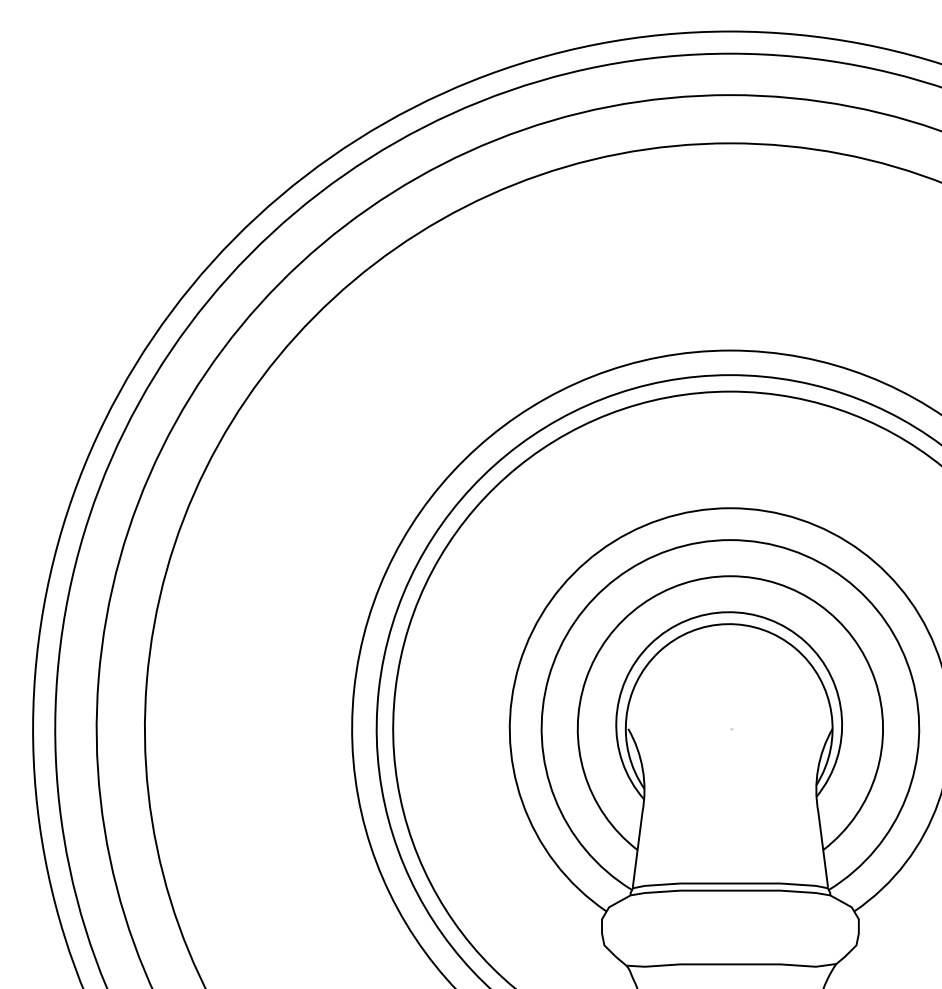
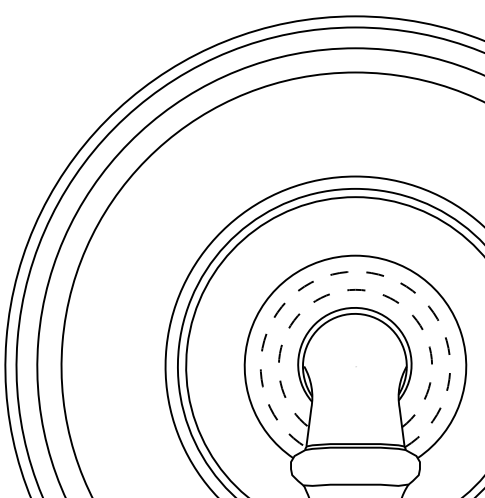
arc: (730, 539) -> (355, 271), solid -> dashed
arc: (730, 575) -> (355, 289), solid -> dashed

